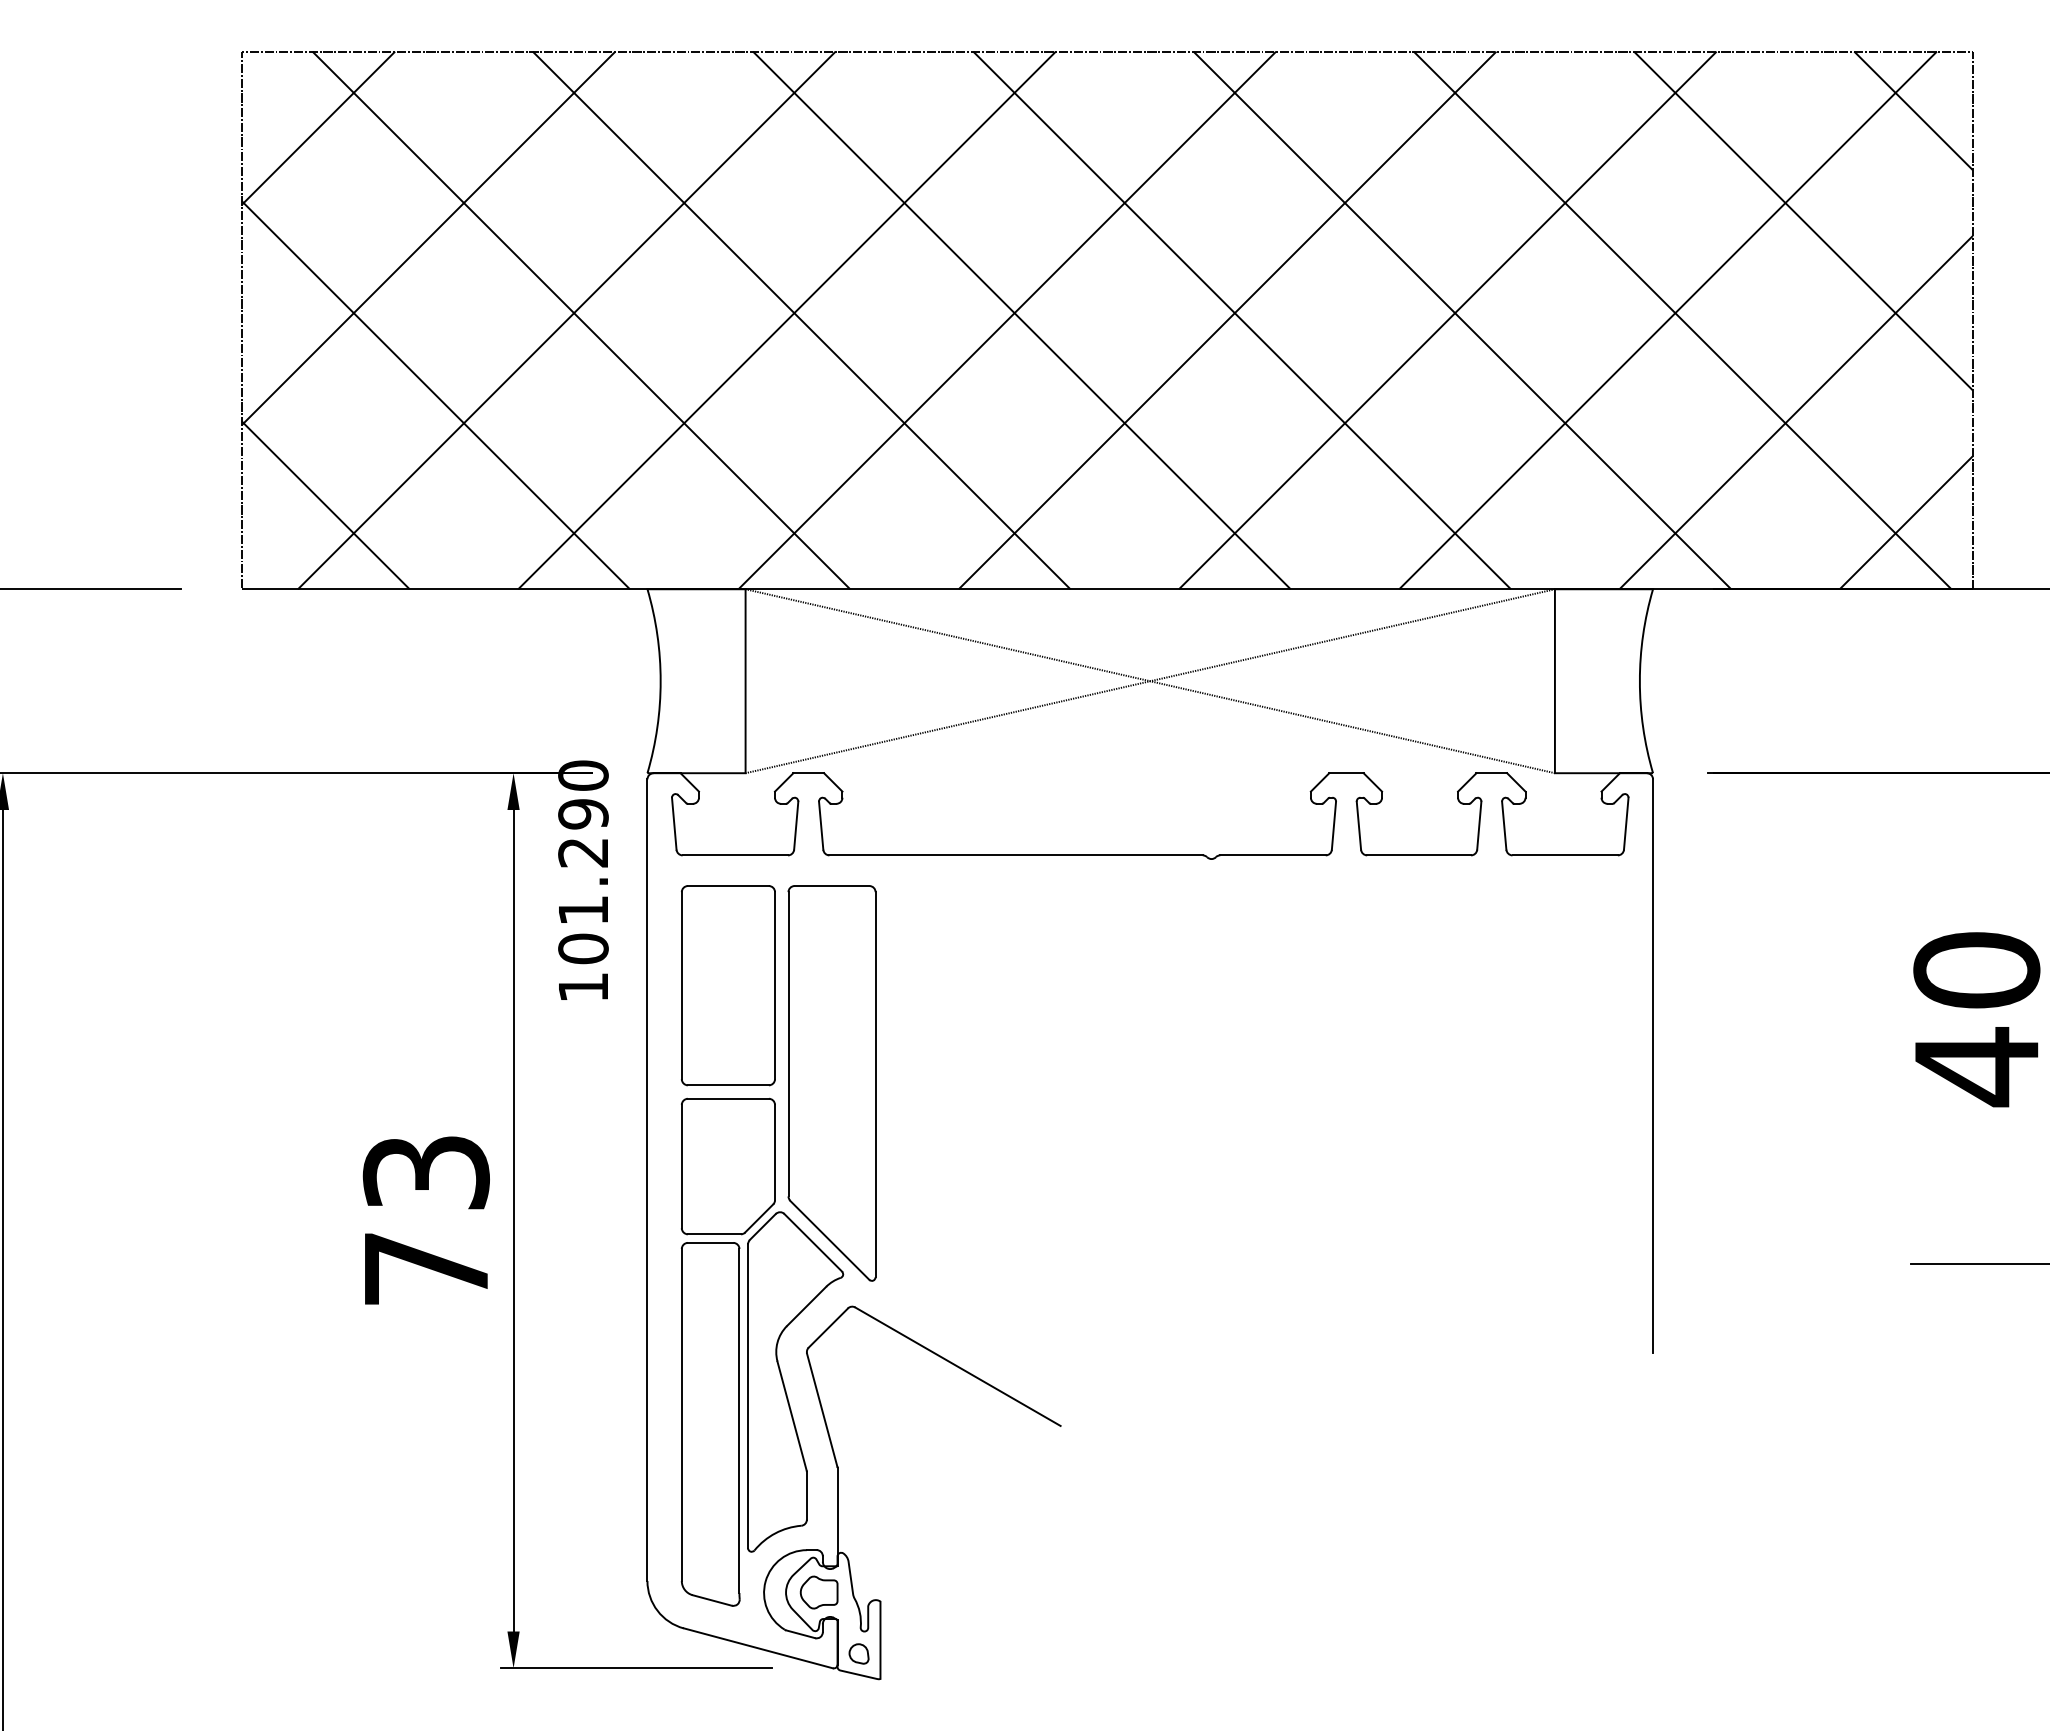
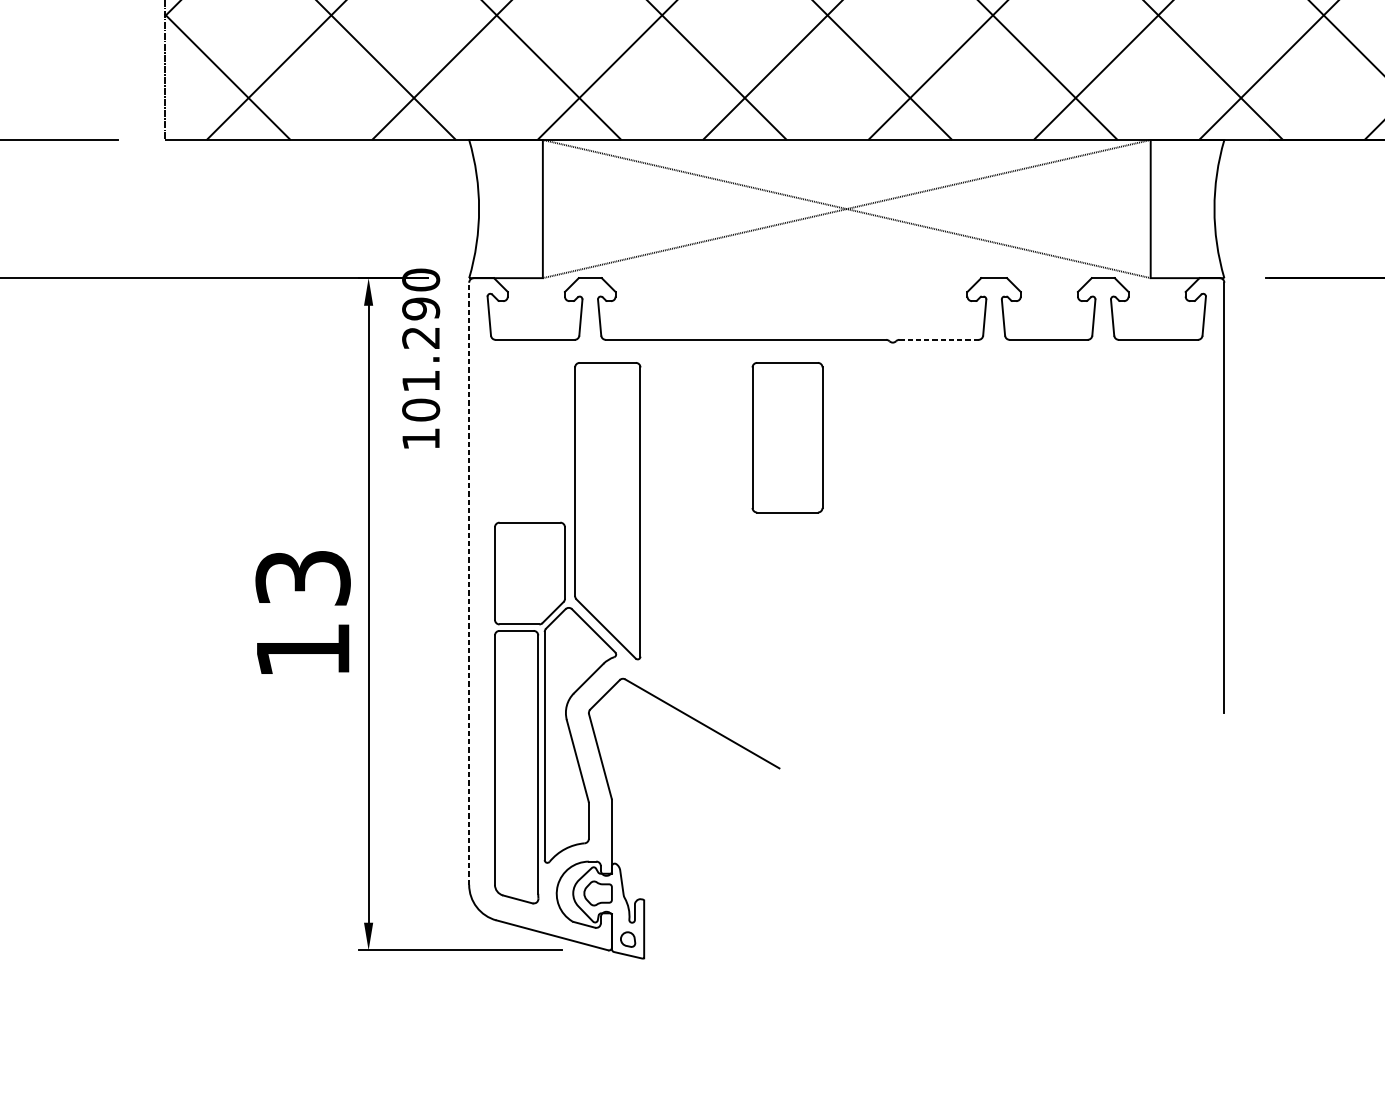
line: (1273, 855) -> (939, 339), solid -> dashed
part: (728, 985) -> (787, 437), moved
line: (647, 1180) -> (469, 584), solid -> dashed
text: (426, 1268) -> (303, 650), 73 -> 13

